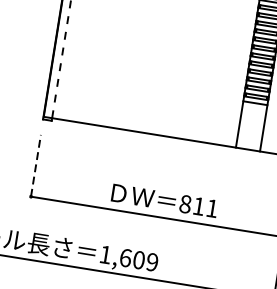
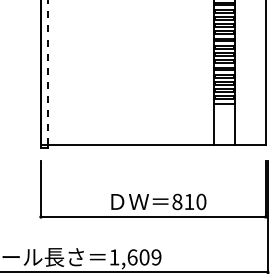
line: (35, 166) -> (40, 189), dashed -> solid
text: (212, 208) -> (201, 201), 811 -> 810

